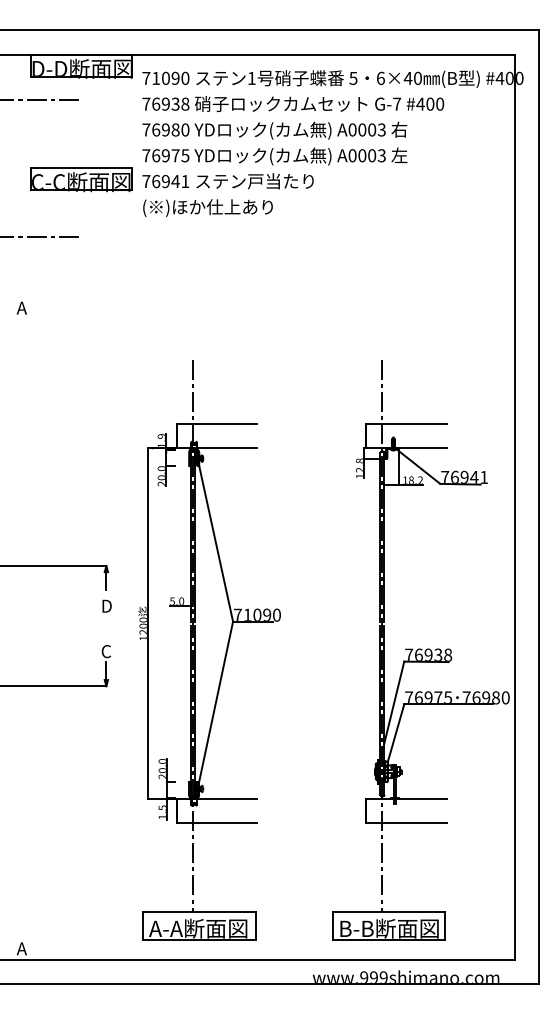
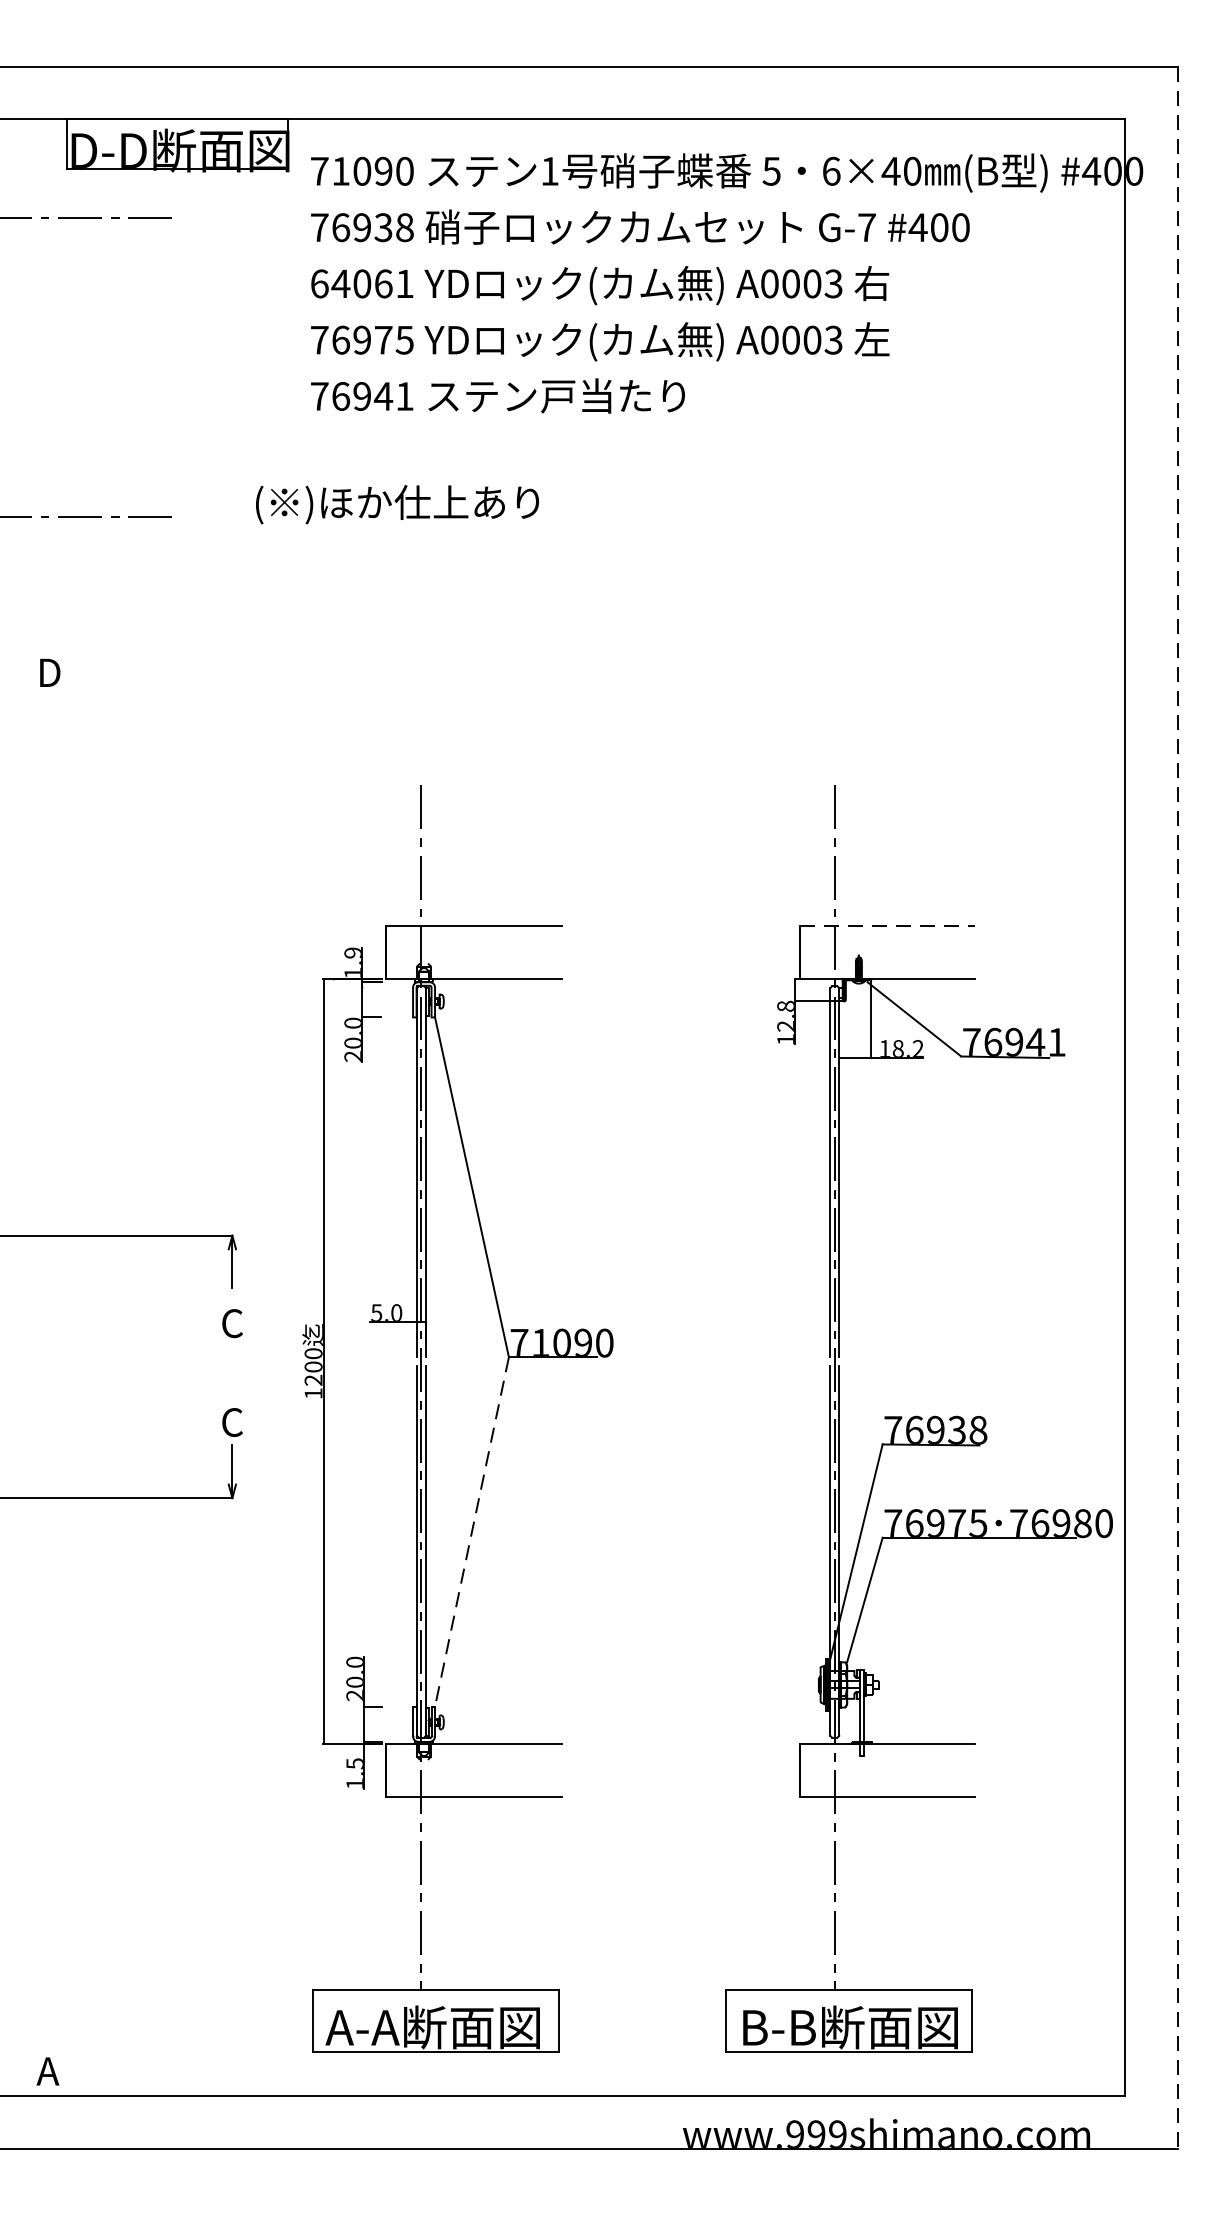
text: (165, 129) -> (361, 282), 76980 -> 64061
part: (81, 179) -> (178, 392), removed
text: (207, 207) -> (396, 503), moved
text: (21, 307) -> (47, 671), A -> D
line: (406, 424) -> (887, 926), solid -> dashed
line: (539, 507) -> (1177, 1108), solid -> dashed
text: (106, 605) -> (232, 1321), D -> C
line: (216, 701) -> (472, 1531), solid -> dashed

